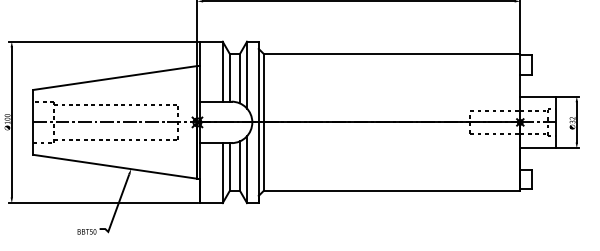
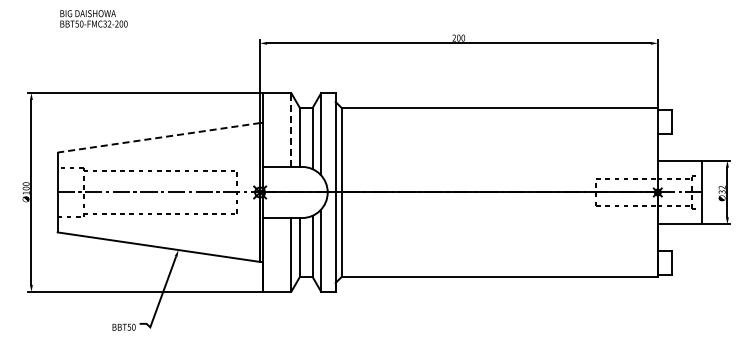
line: (222, 72) -> (291, 130), solid -> dashed
line: (114, 77) -> (158, 137), solid -> dashed

